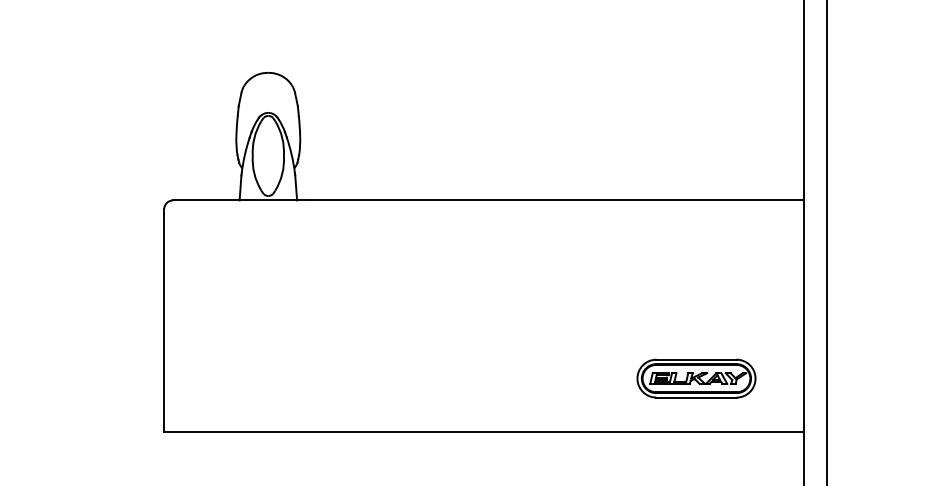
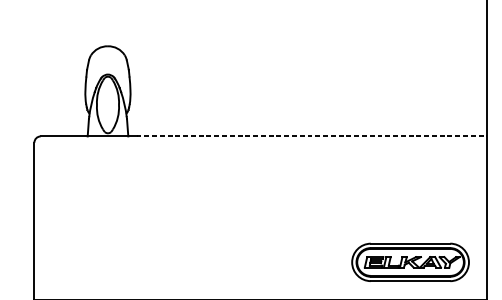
line: (556, 200) -> (311, 136), solid -> dashed
part: (696, 378) -> (410, 262), size x1.4

